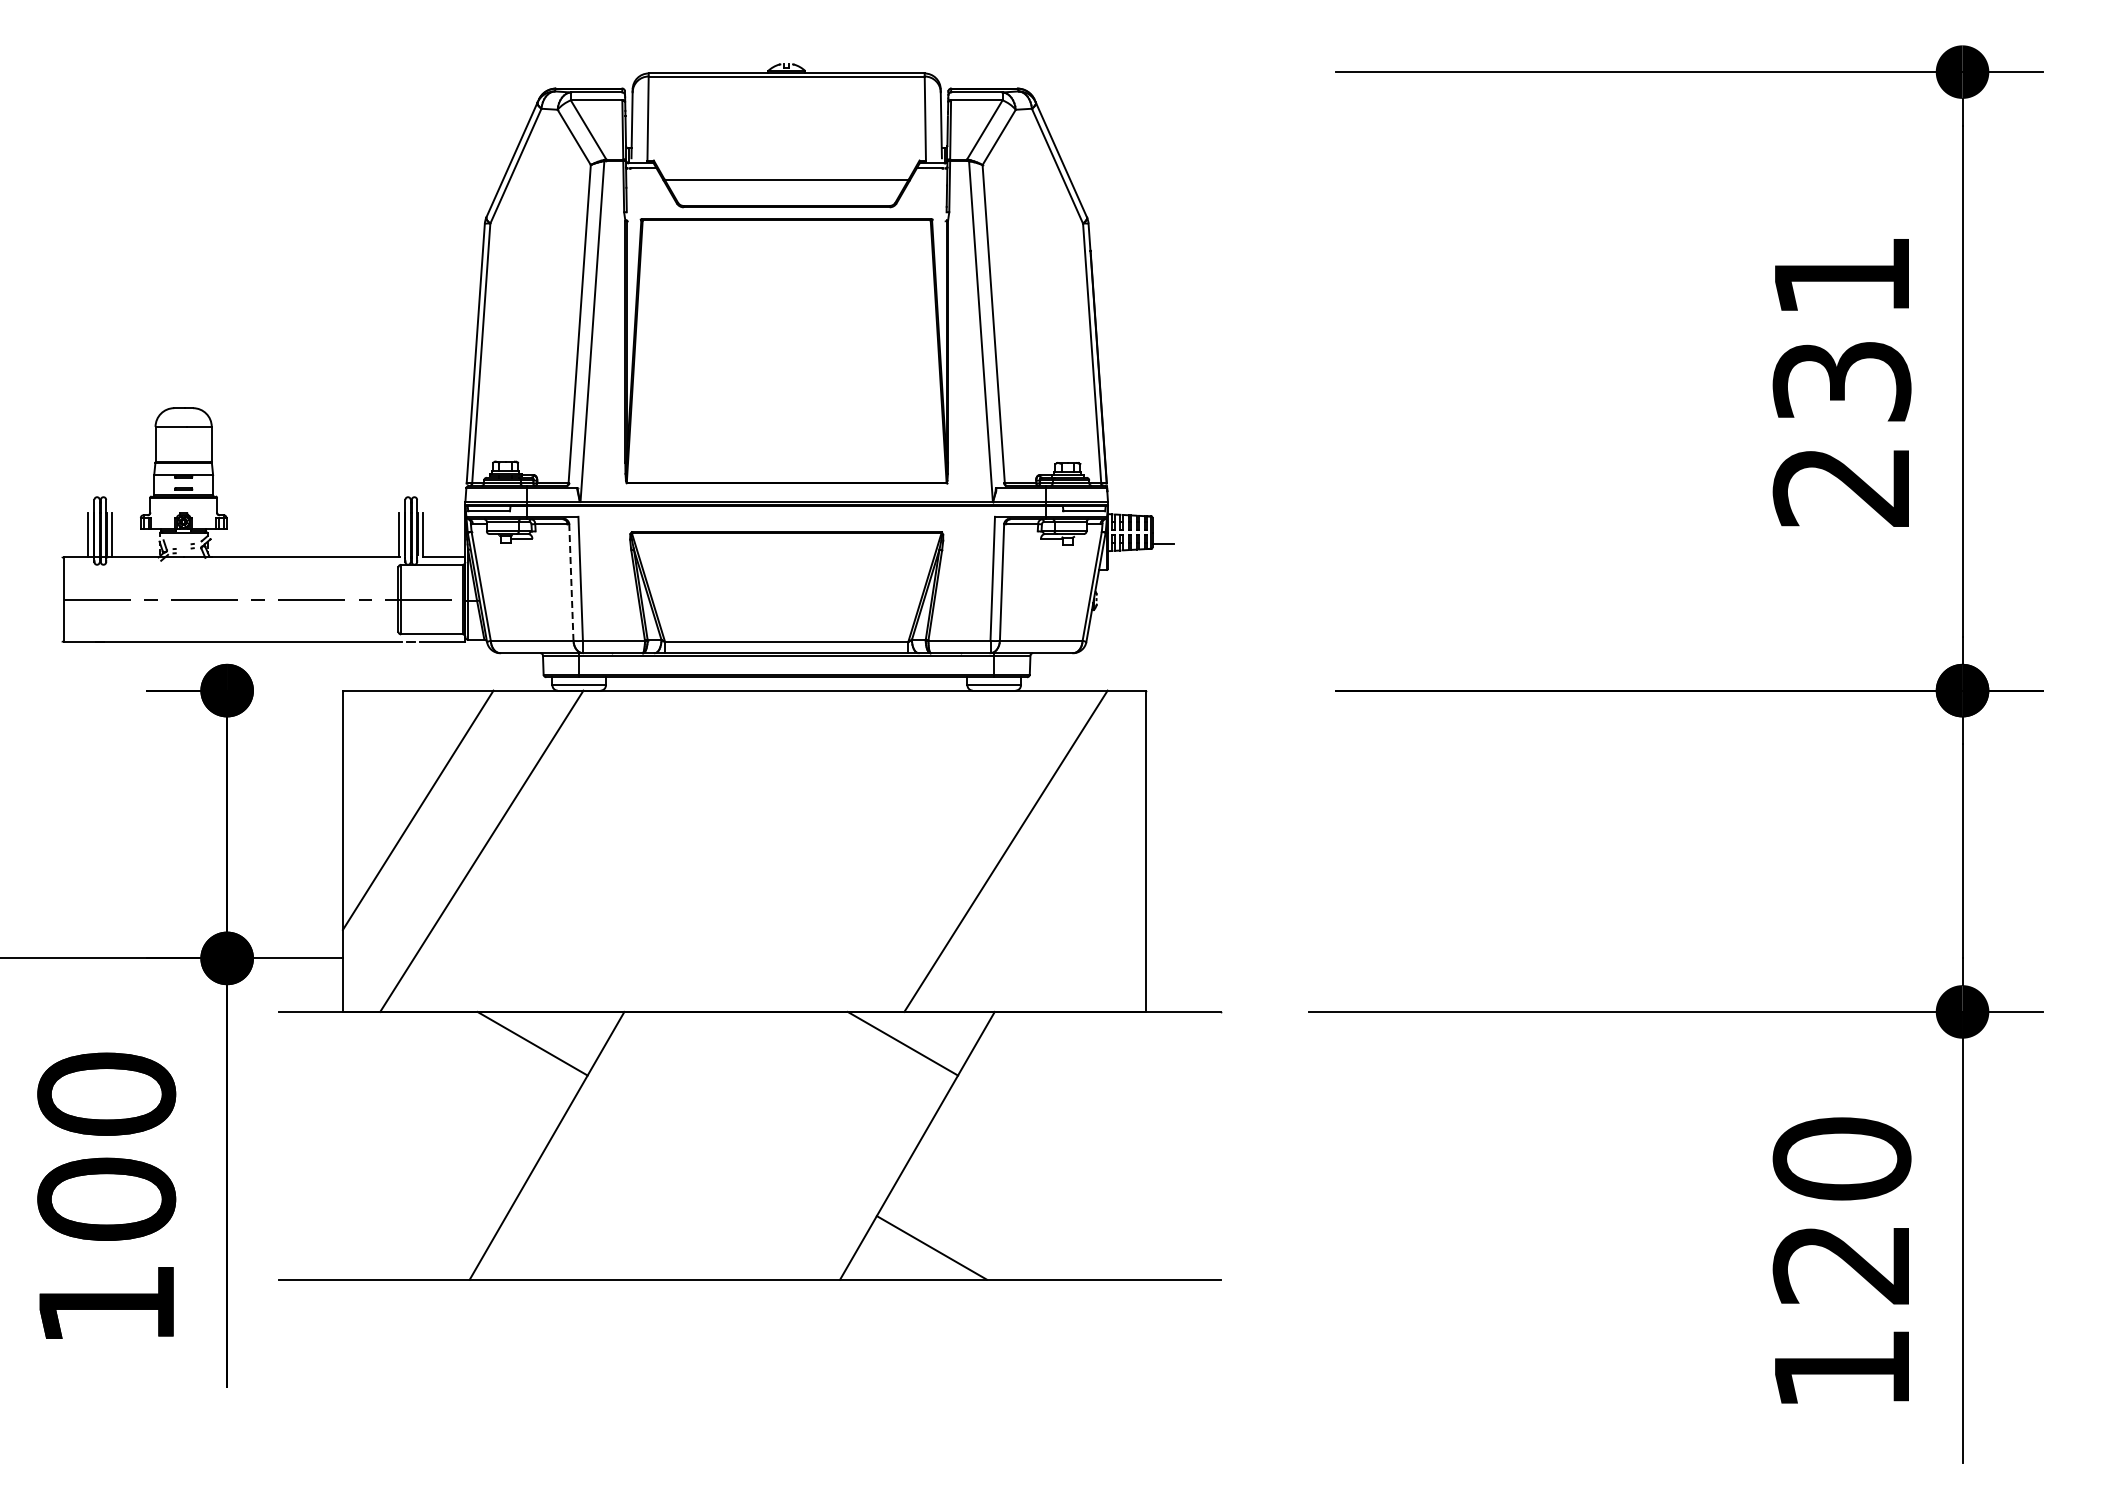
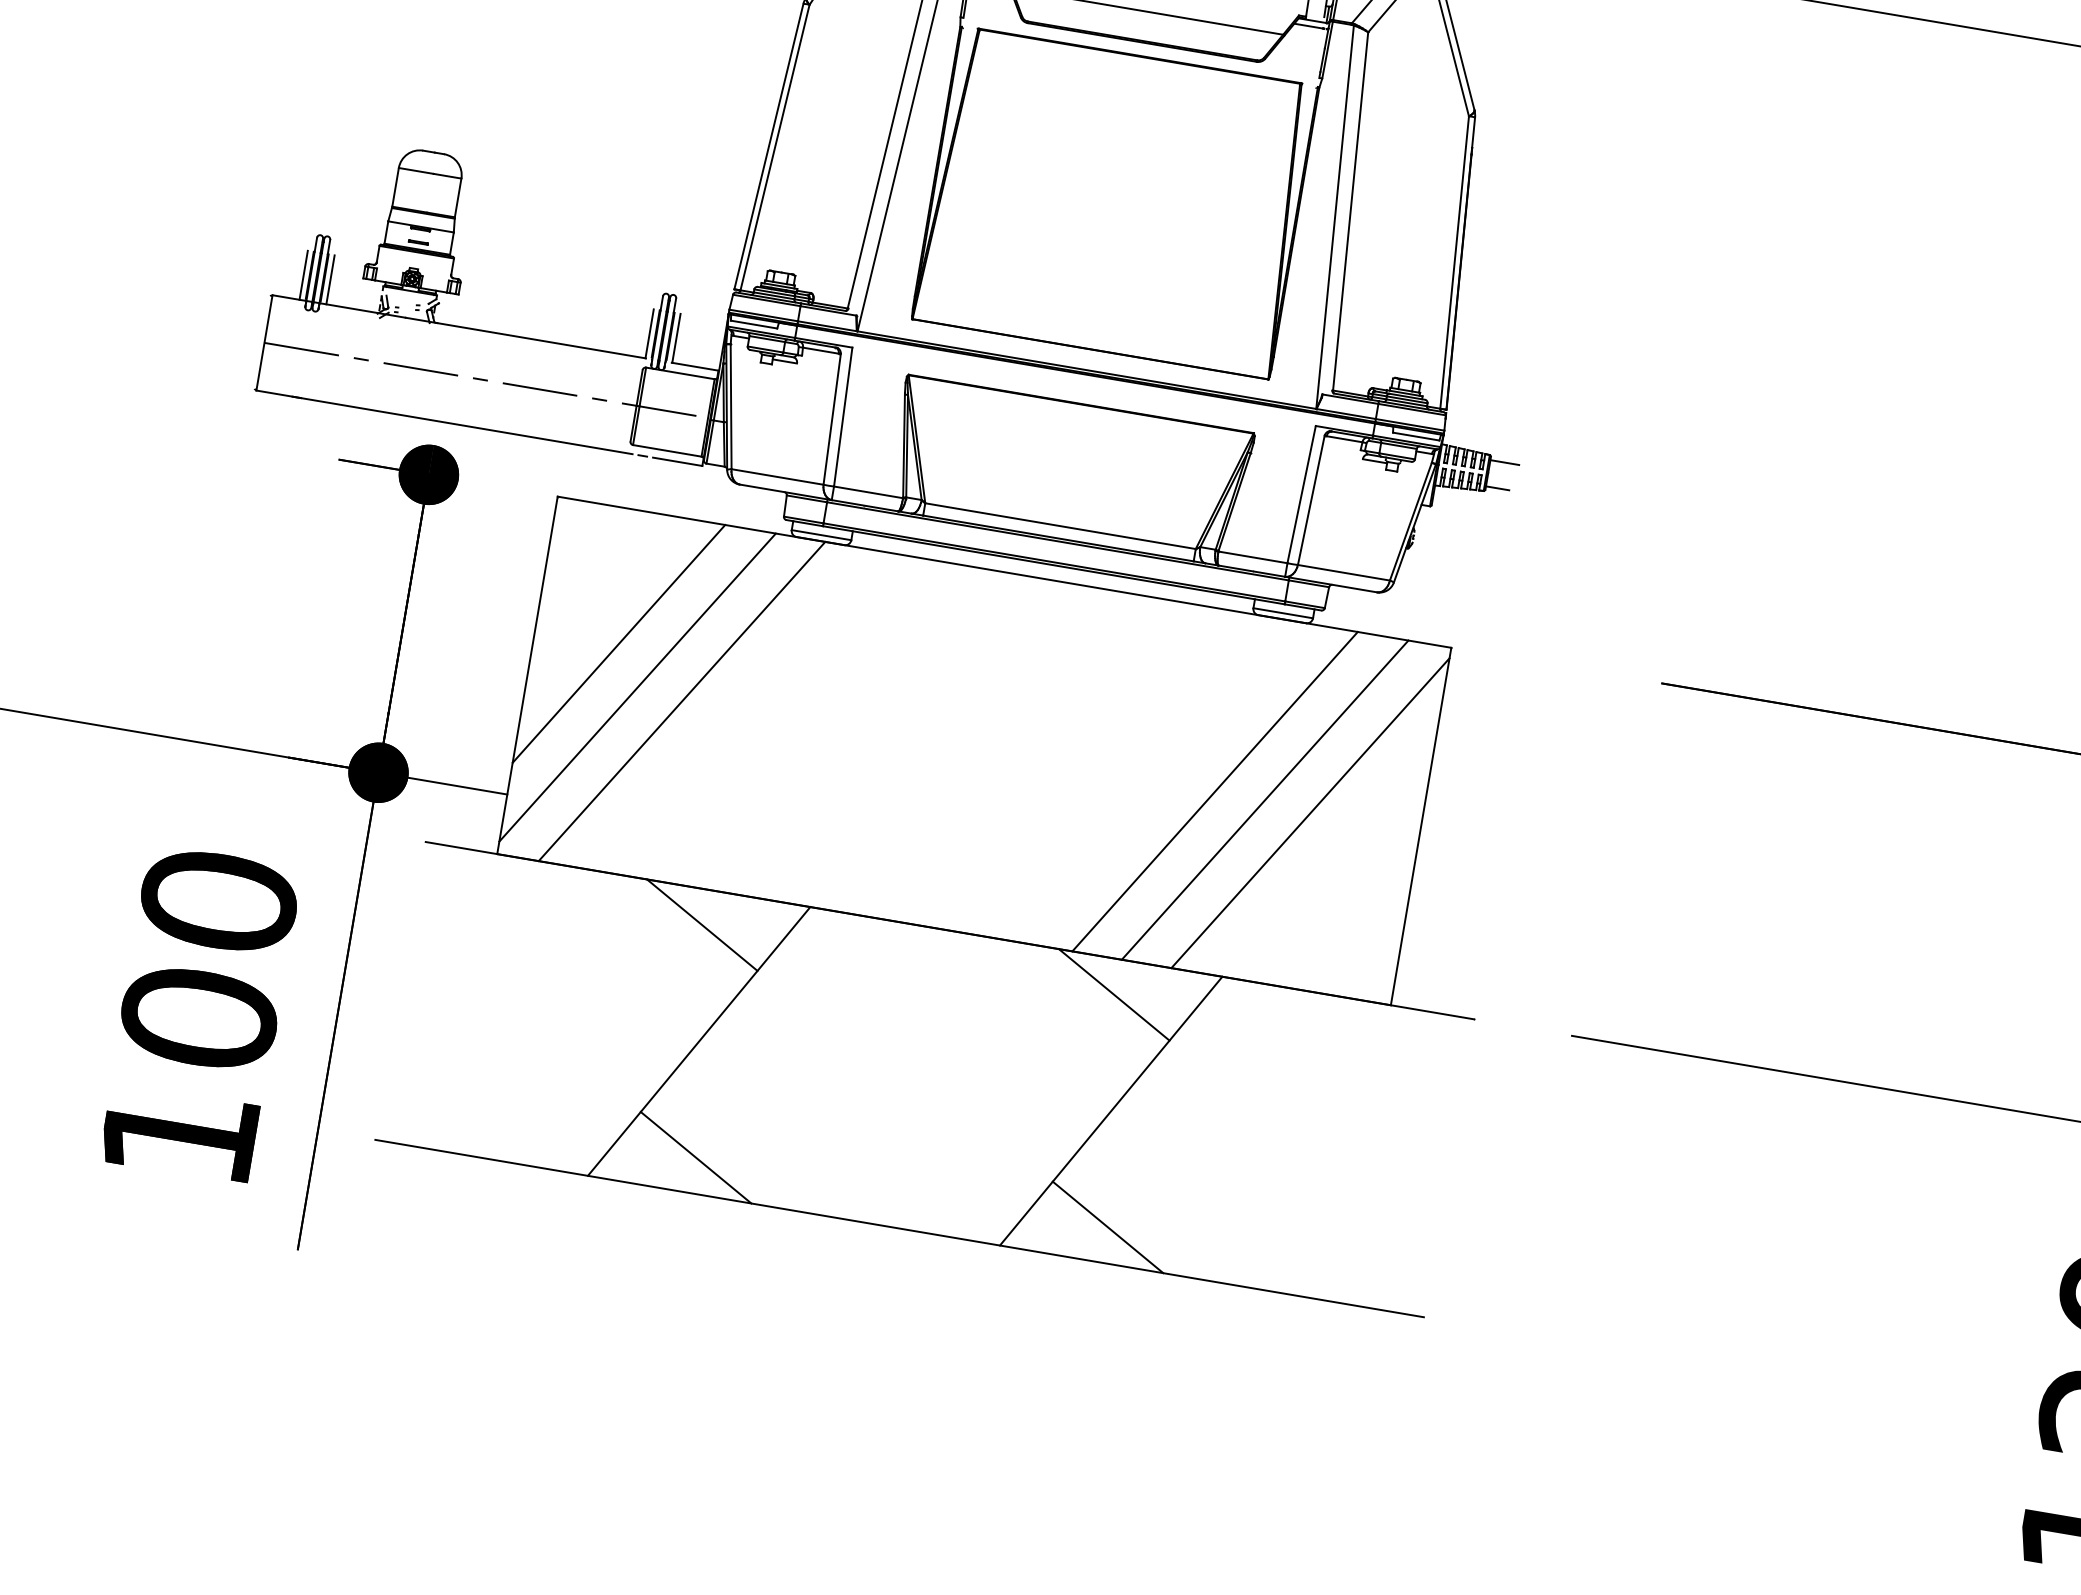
line: (1165, 520) -> (1504, 462), added
line: (571, 582) -> (832, 419), dashed -> solid
line: (440, 845) -> (637, 687), added
line: (960, 850) -> (1214, 790), added
line: (1047, 855) -> (1310, 812), added
line: (561, 1247) -> (696, 1157), added

